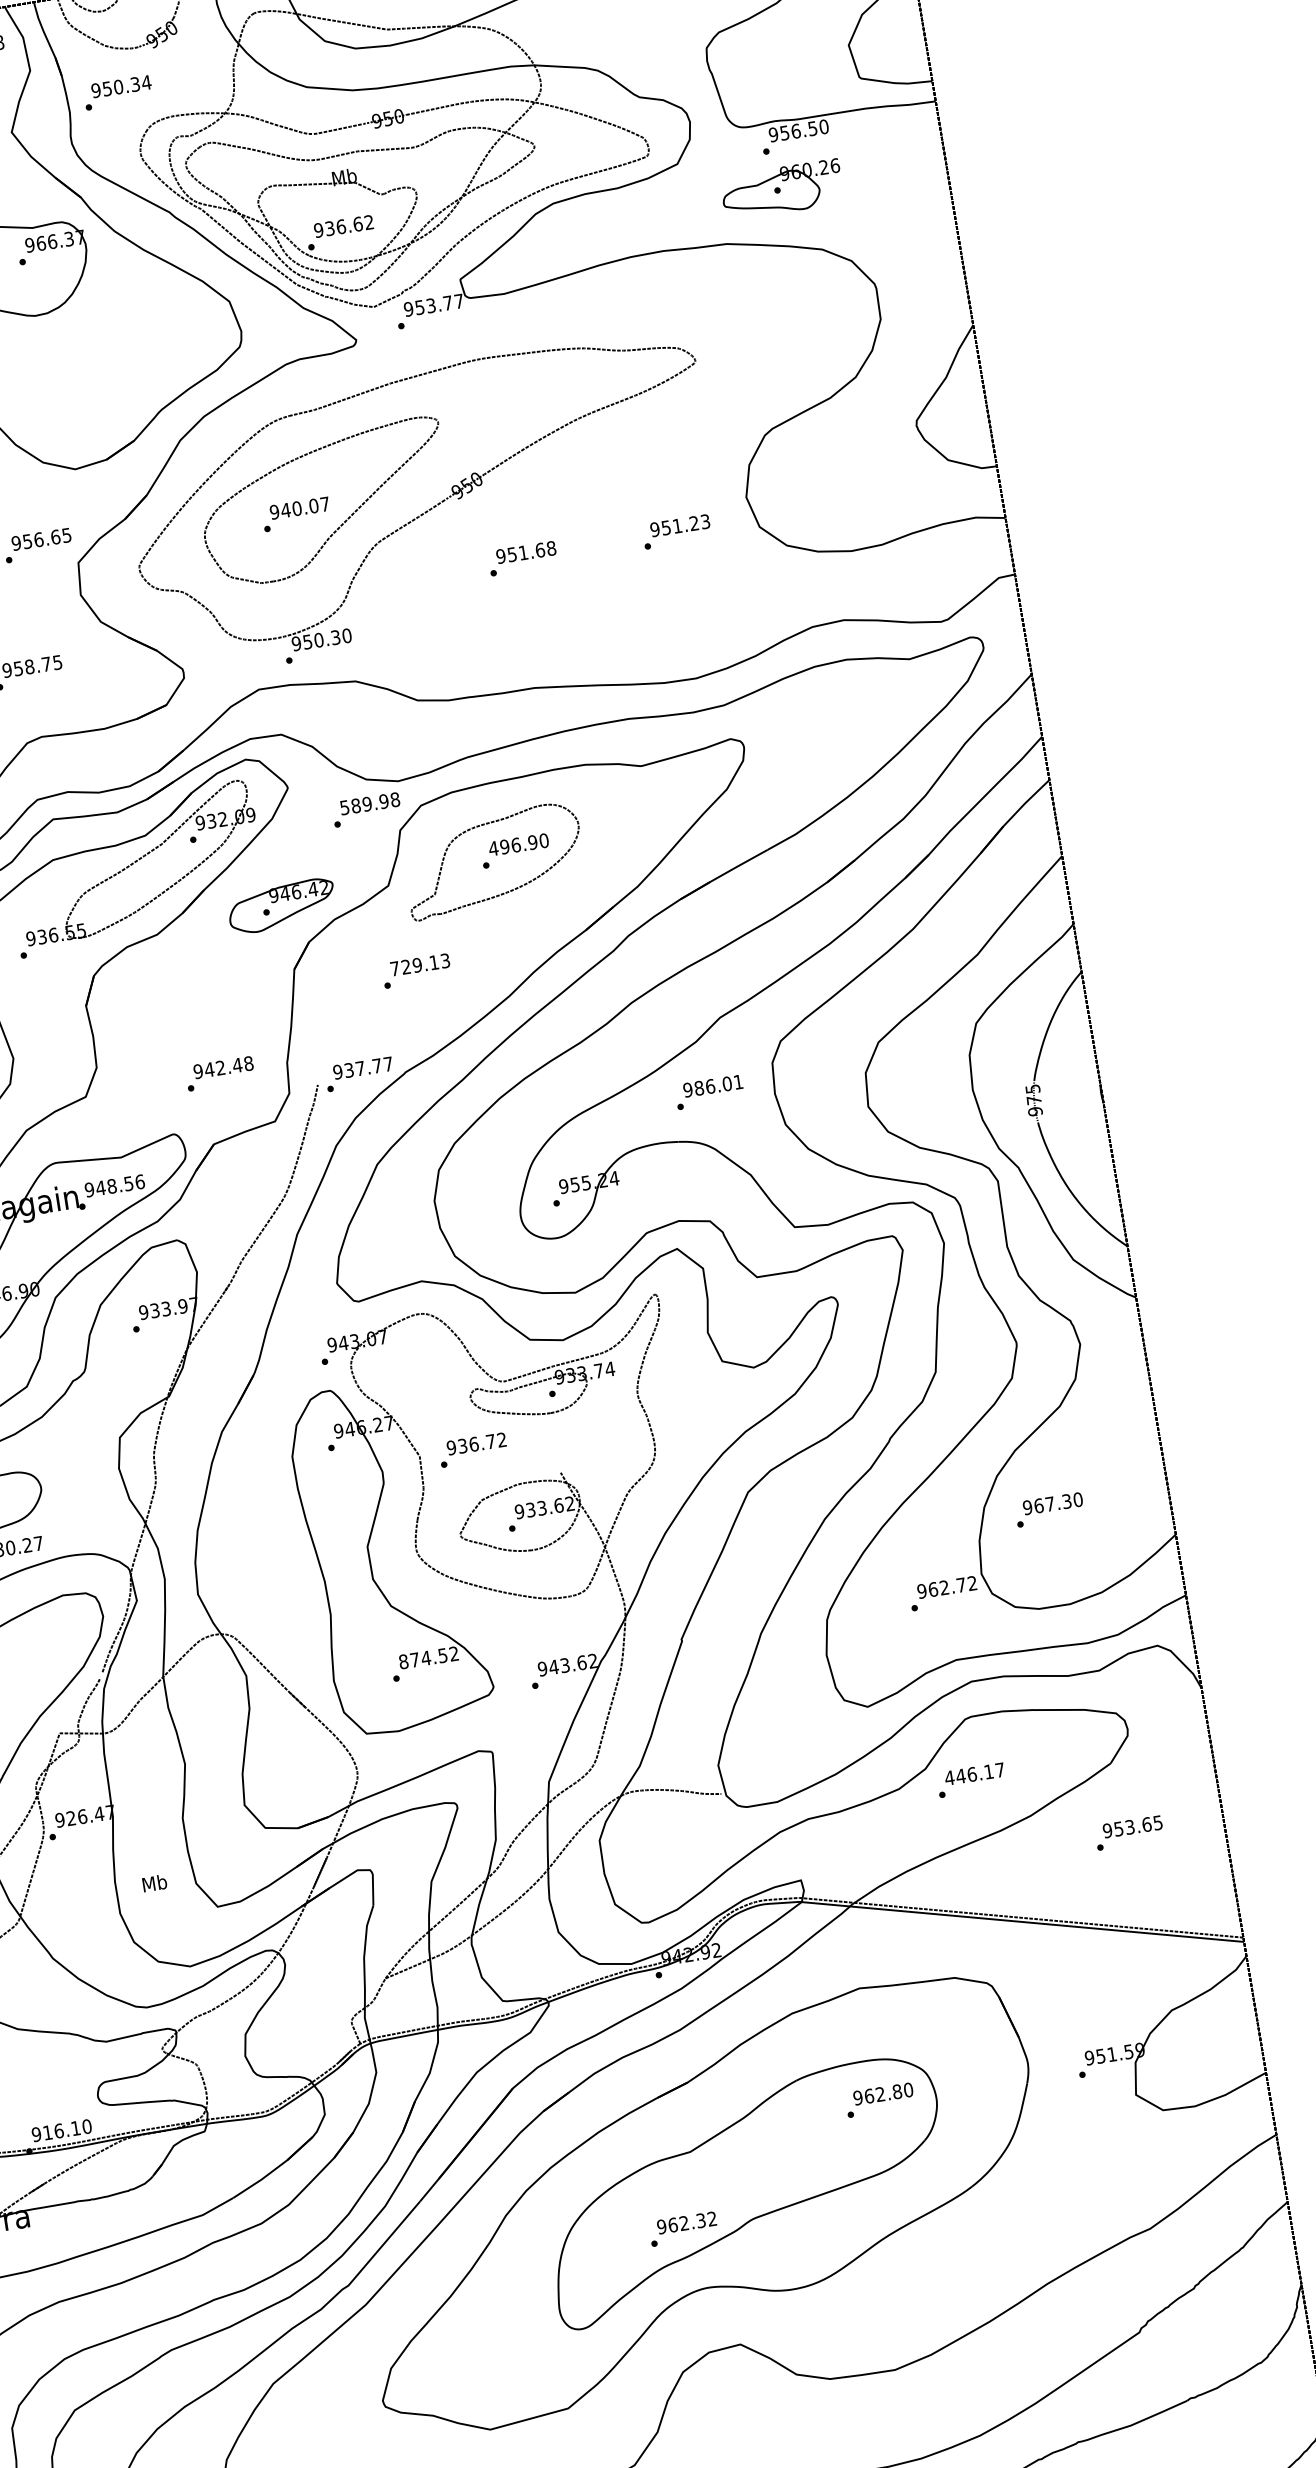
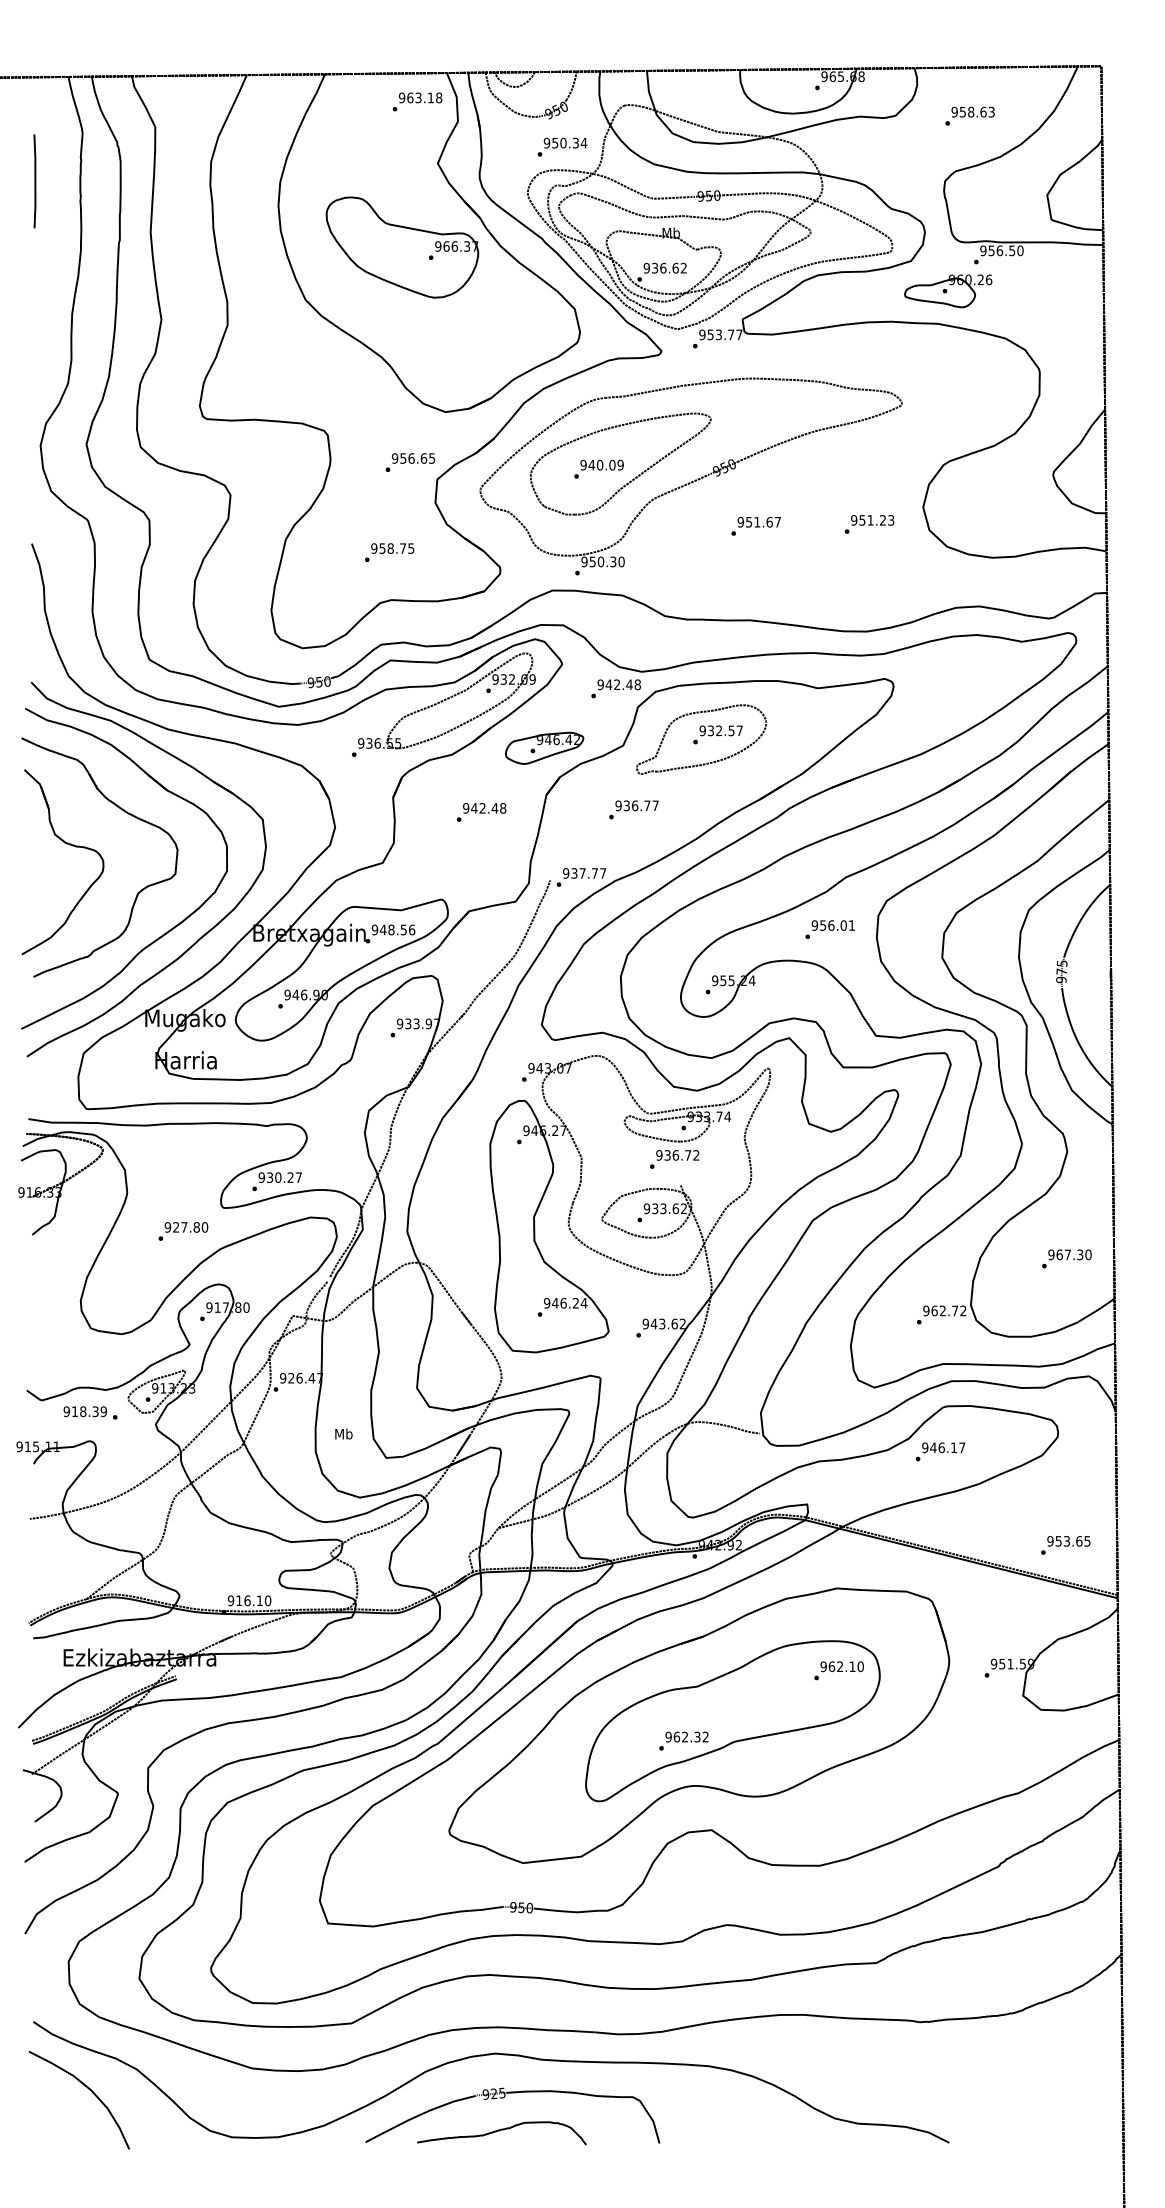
text: (117, 91) -> (562, 146), moved
part: (782, 190) -> (948, 291), moved
text: (324, 503) -> (620, 464), 940.07 -> 940.09
text: (551, 548) -> (777, 522), 951.68 -> 951.67
text: (363, 804) -> (614, 684), 589.98 -> 942.48
text: (519, 844) -> (721, 730), 496.90 -> 932.57
text: (419, 964) -> (636, 805), 729.13 -> 936.77
text: (220, 1073) -> (481, 812), moved
text: (699, 1088) -> (823, 925), 986.01 -> 956.01
text: (473, 1450) -> (674, 1159), moved
text: (1048, 1509) -> (1066, 1258), moved
text: (428, 1656) -> (565, 1302), 874.52 -> 946.24
text: (948, 1777) -> (924, 1447), 446.17 -> 946.17
text: (1129, 1833) -> (1065, 1545), moved
text: (897, 2091) -> (852, 1666), 962.80 -> 962.10

